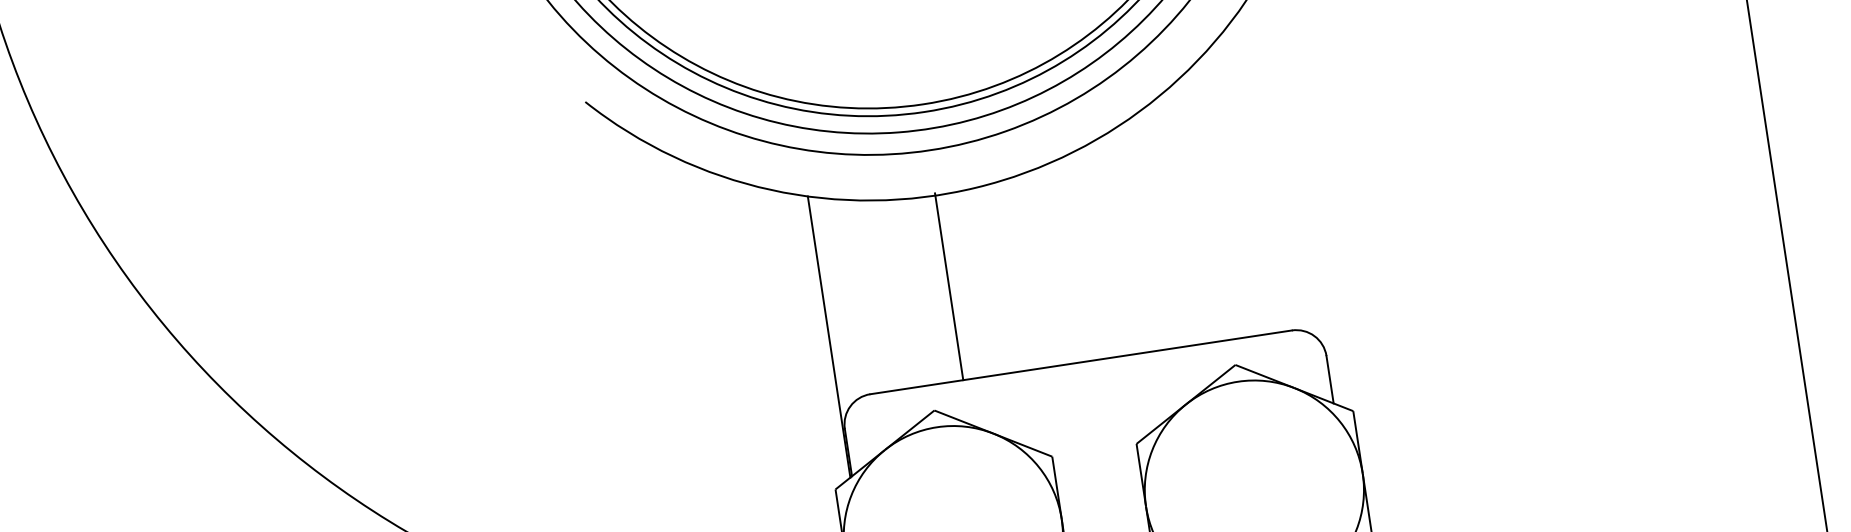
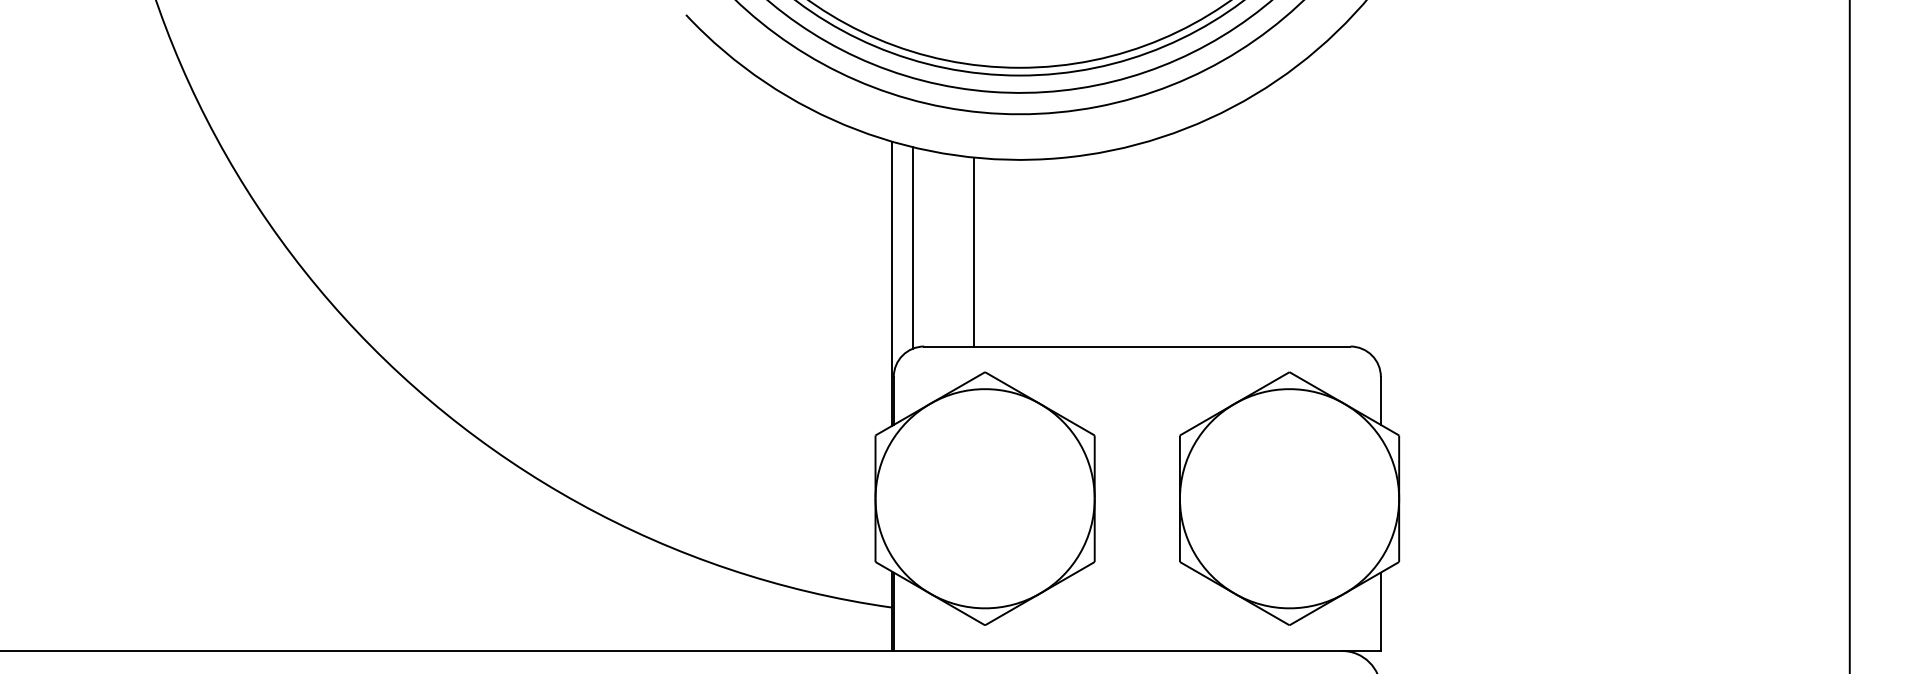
line: (949, 286) -> (974, 251), moved
line: (844, 297) -> (913, 247), added

